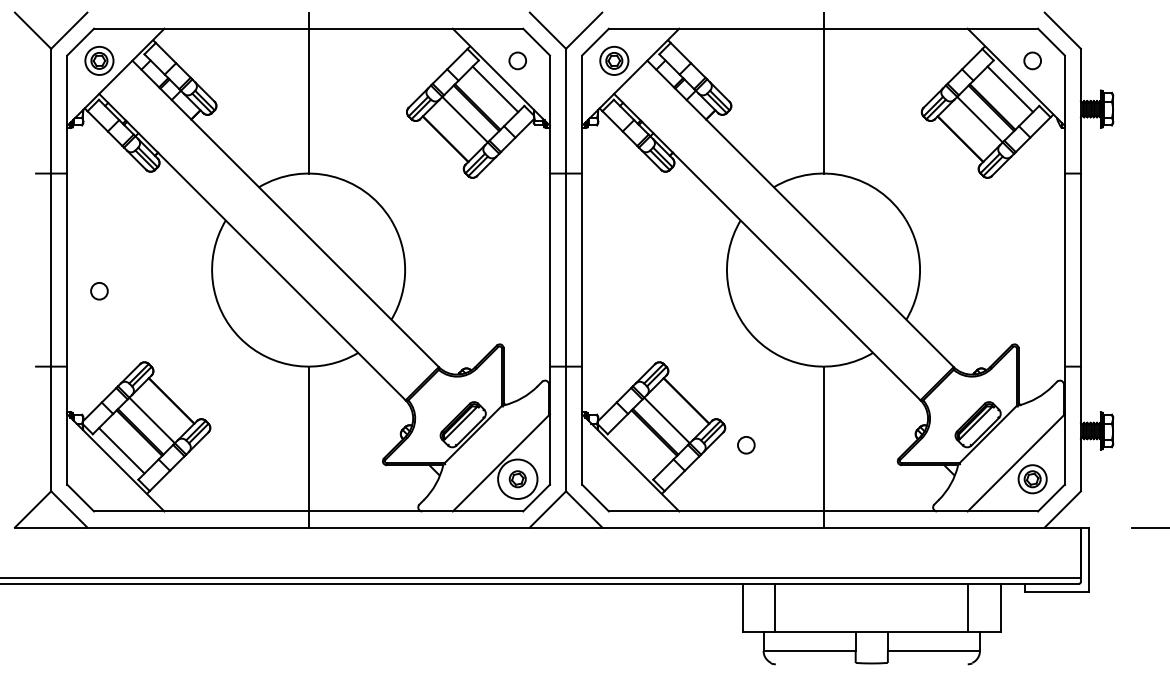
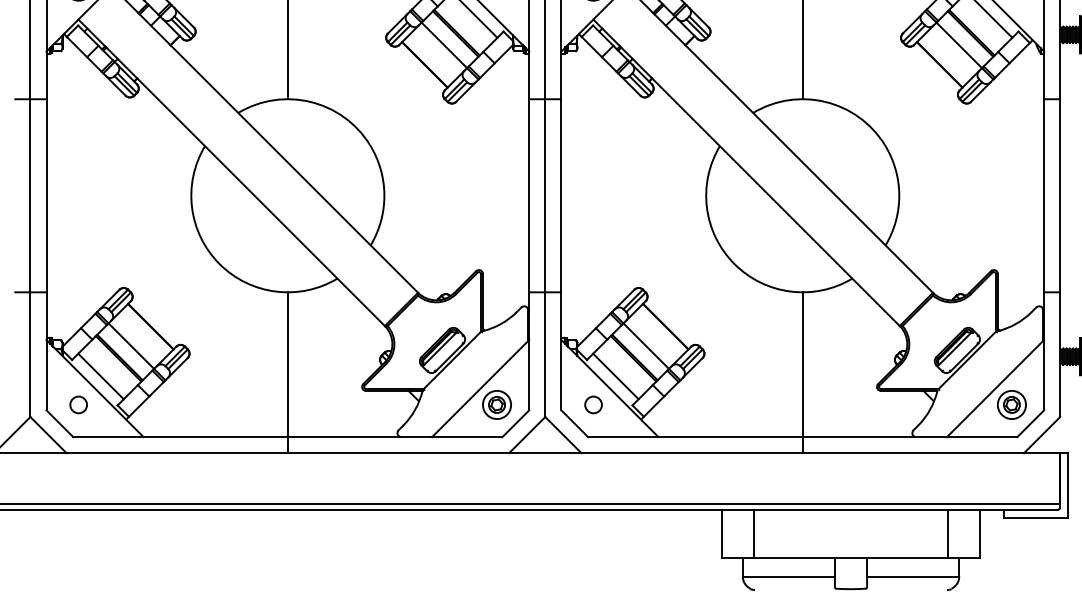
circle: (99, 291) -> (78, 405), moved
circle: (746, 445) -> (593, 405), moved
line: (636, 450) -> (615, 376), added
circle: (517, 479) -> (496, 405), size x0.71

